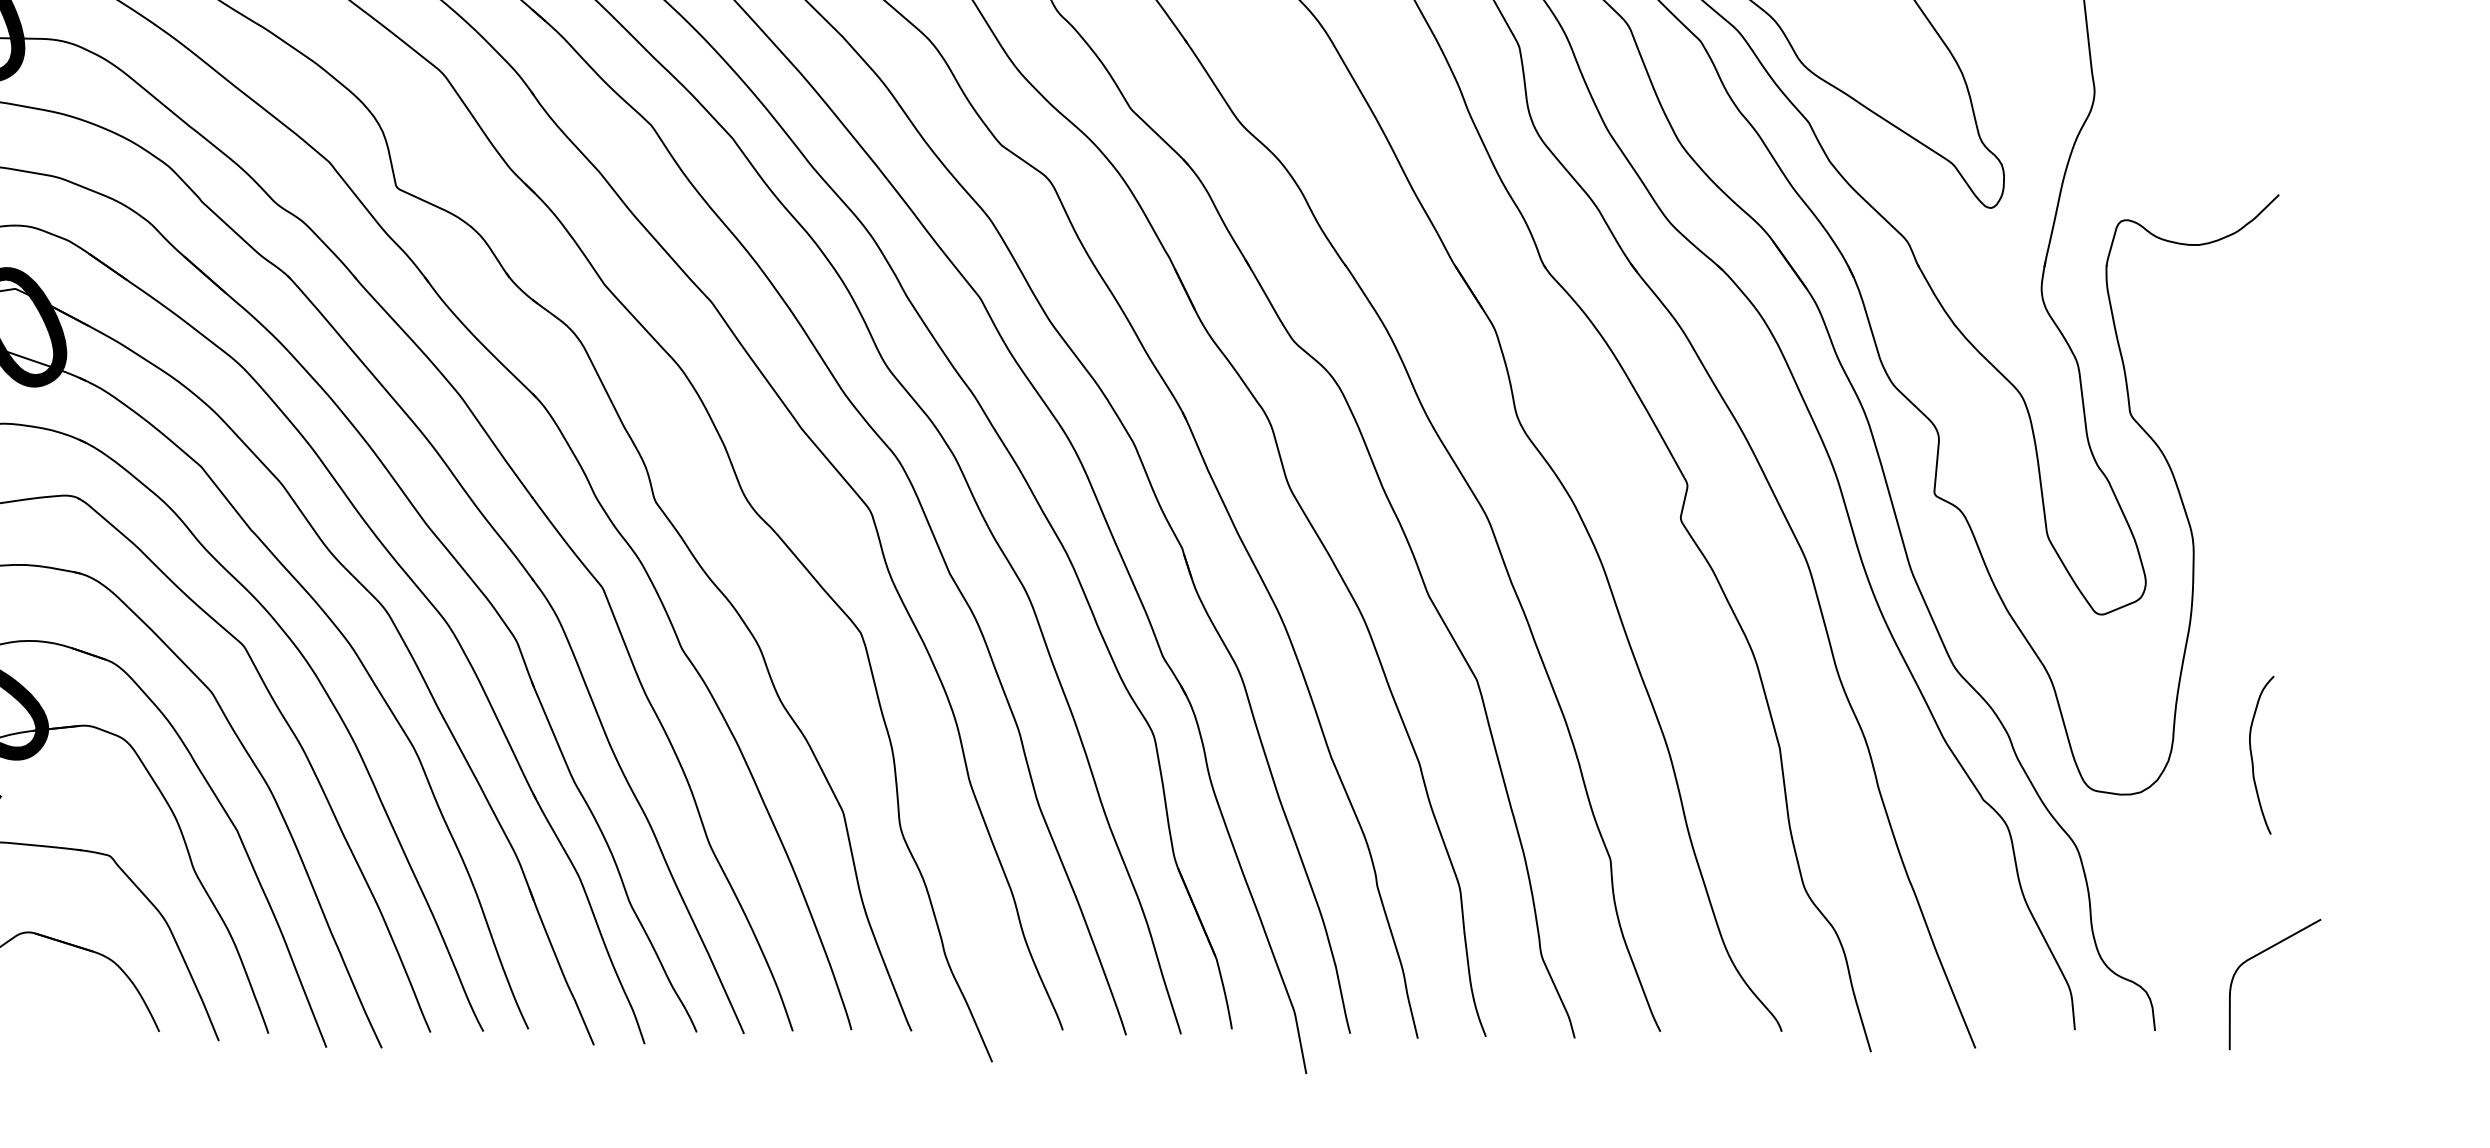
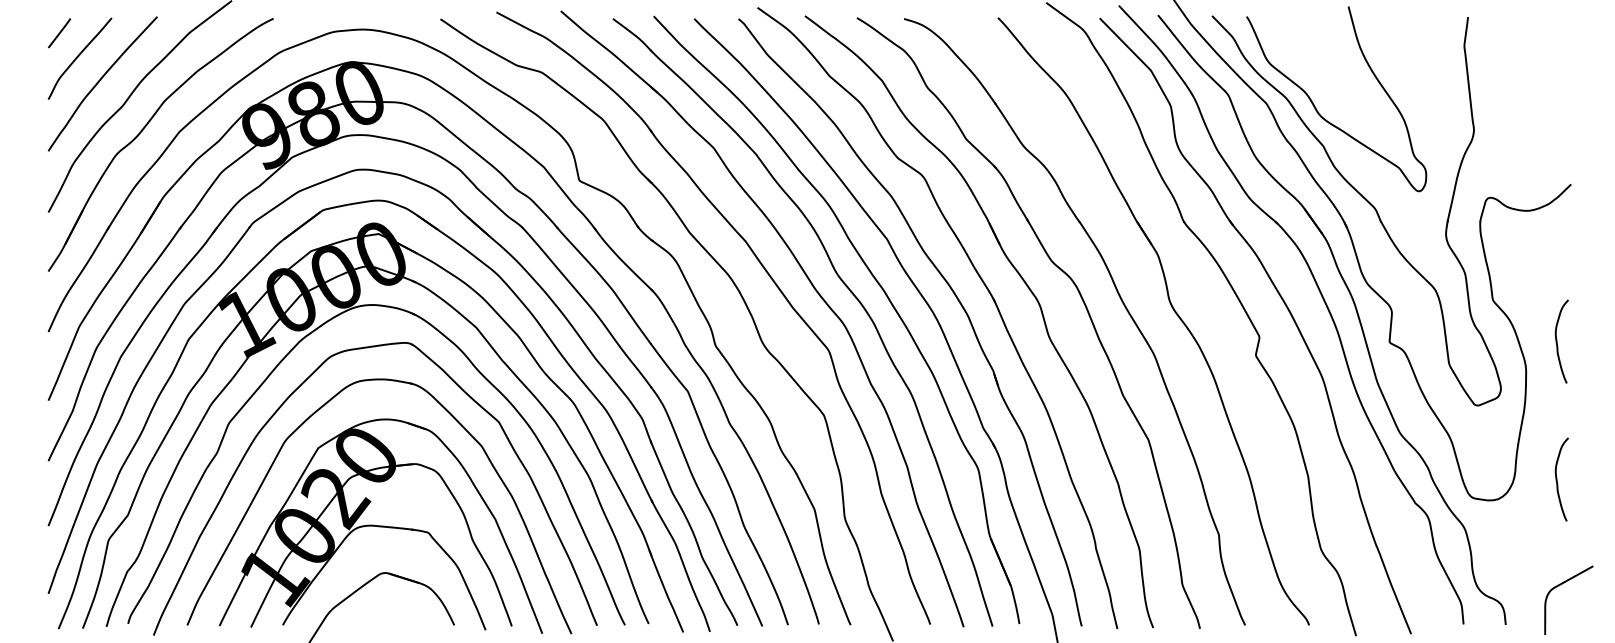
curve: (2253, 492) -> (1557, 341), added

